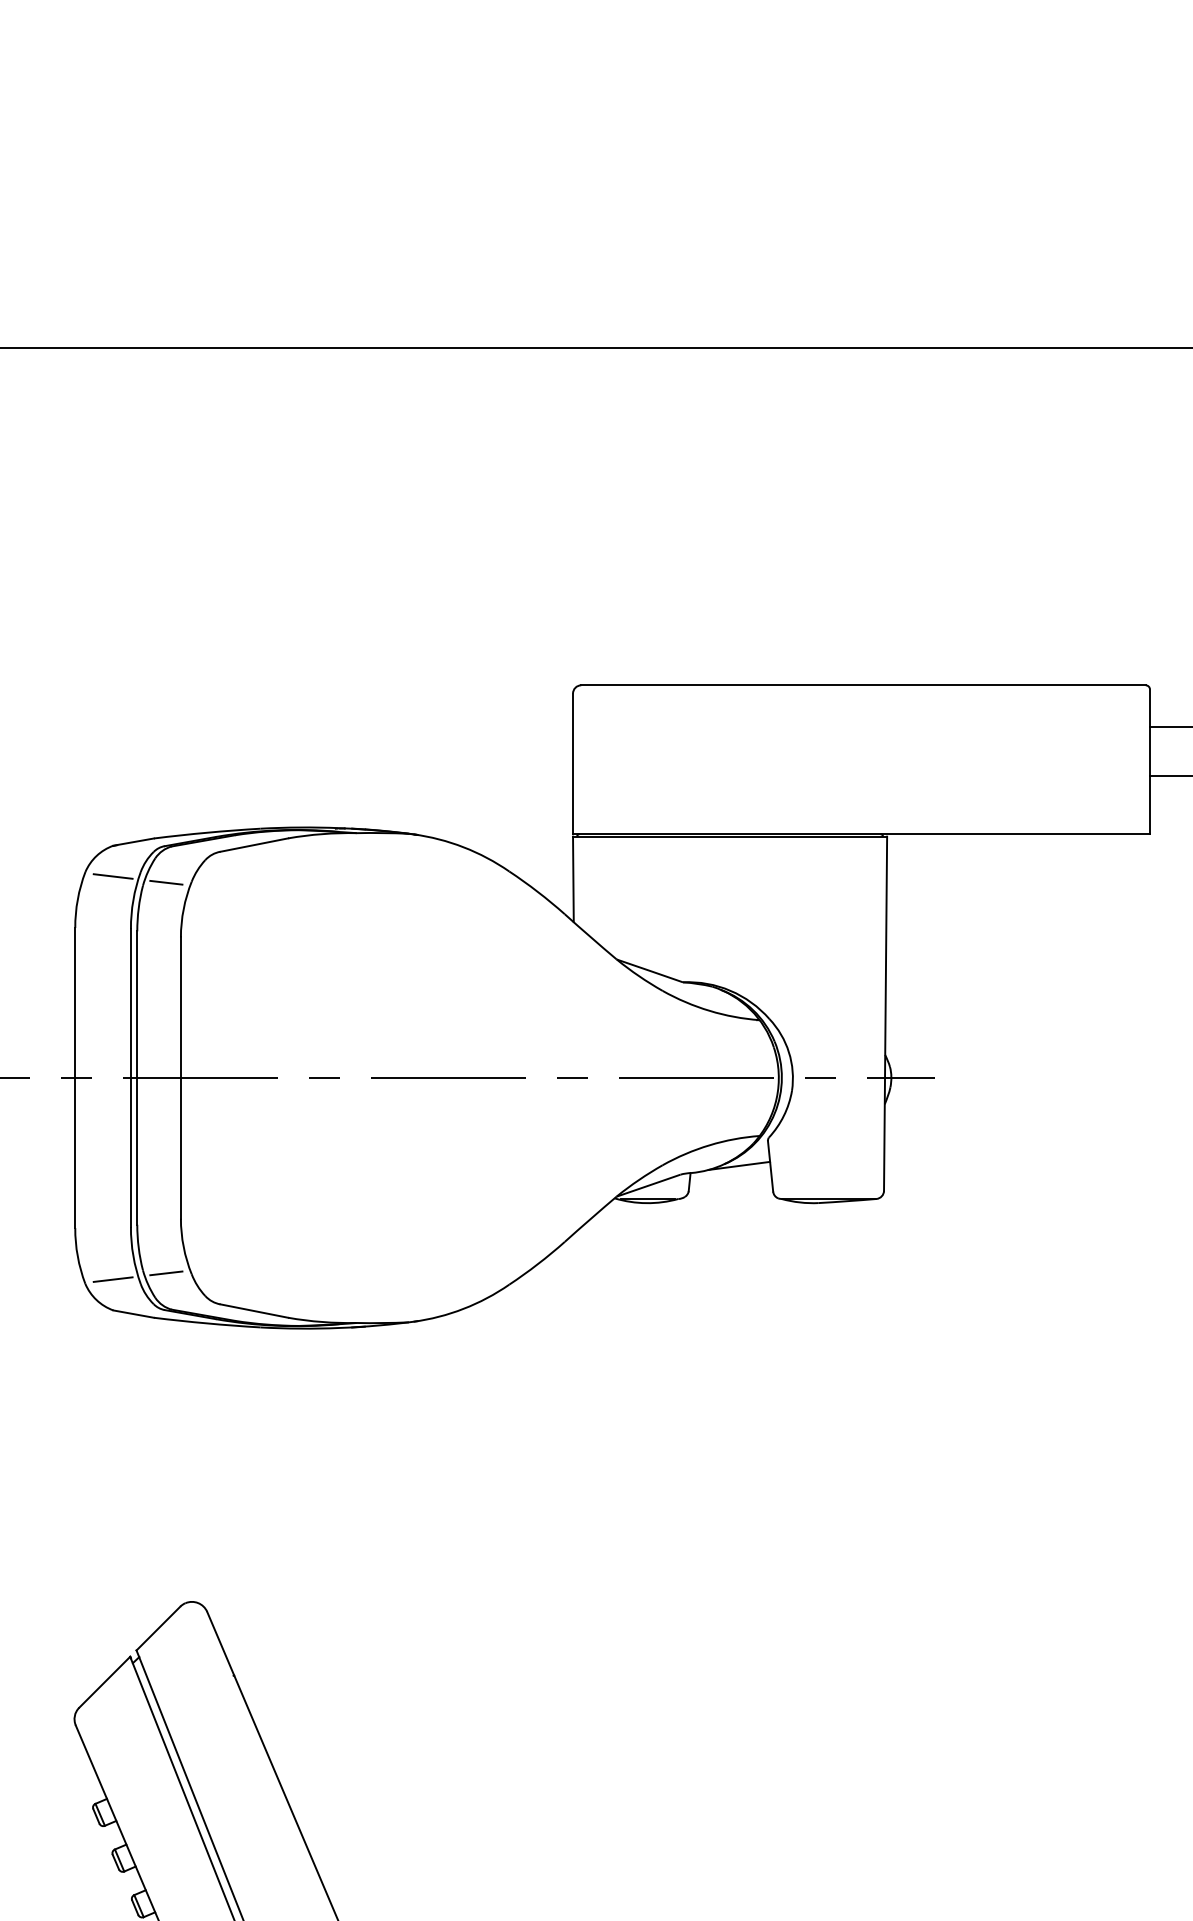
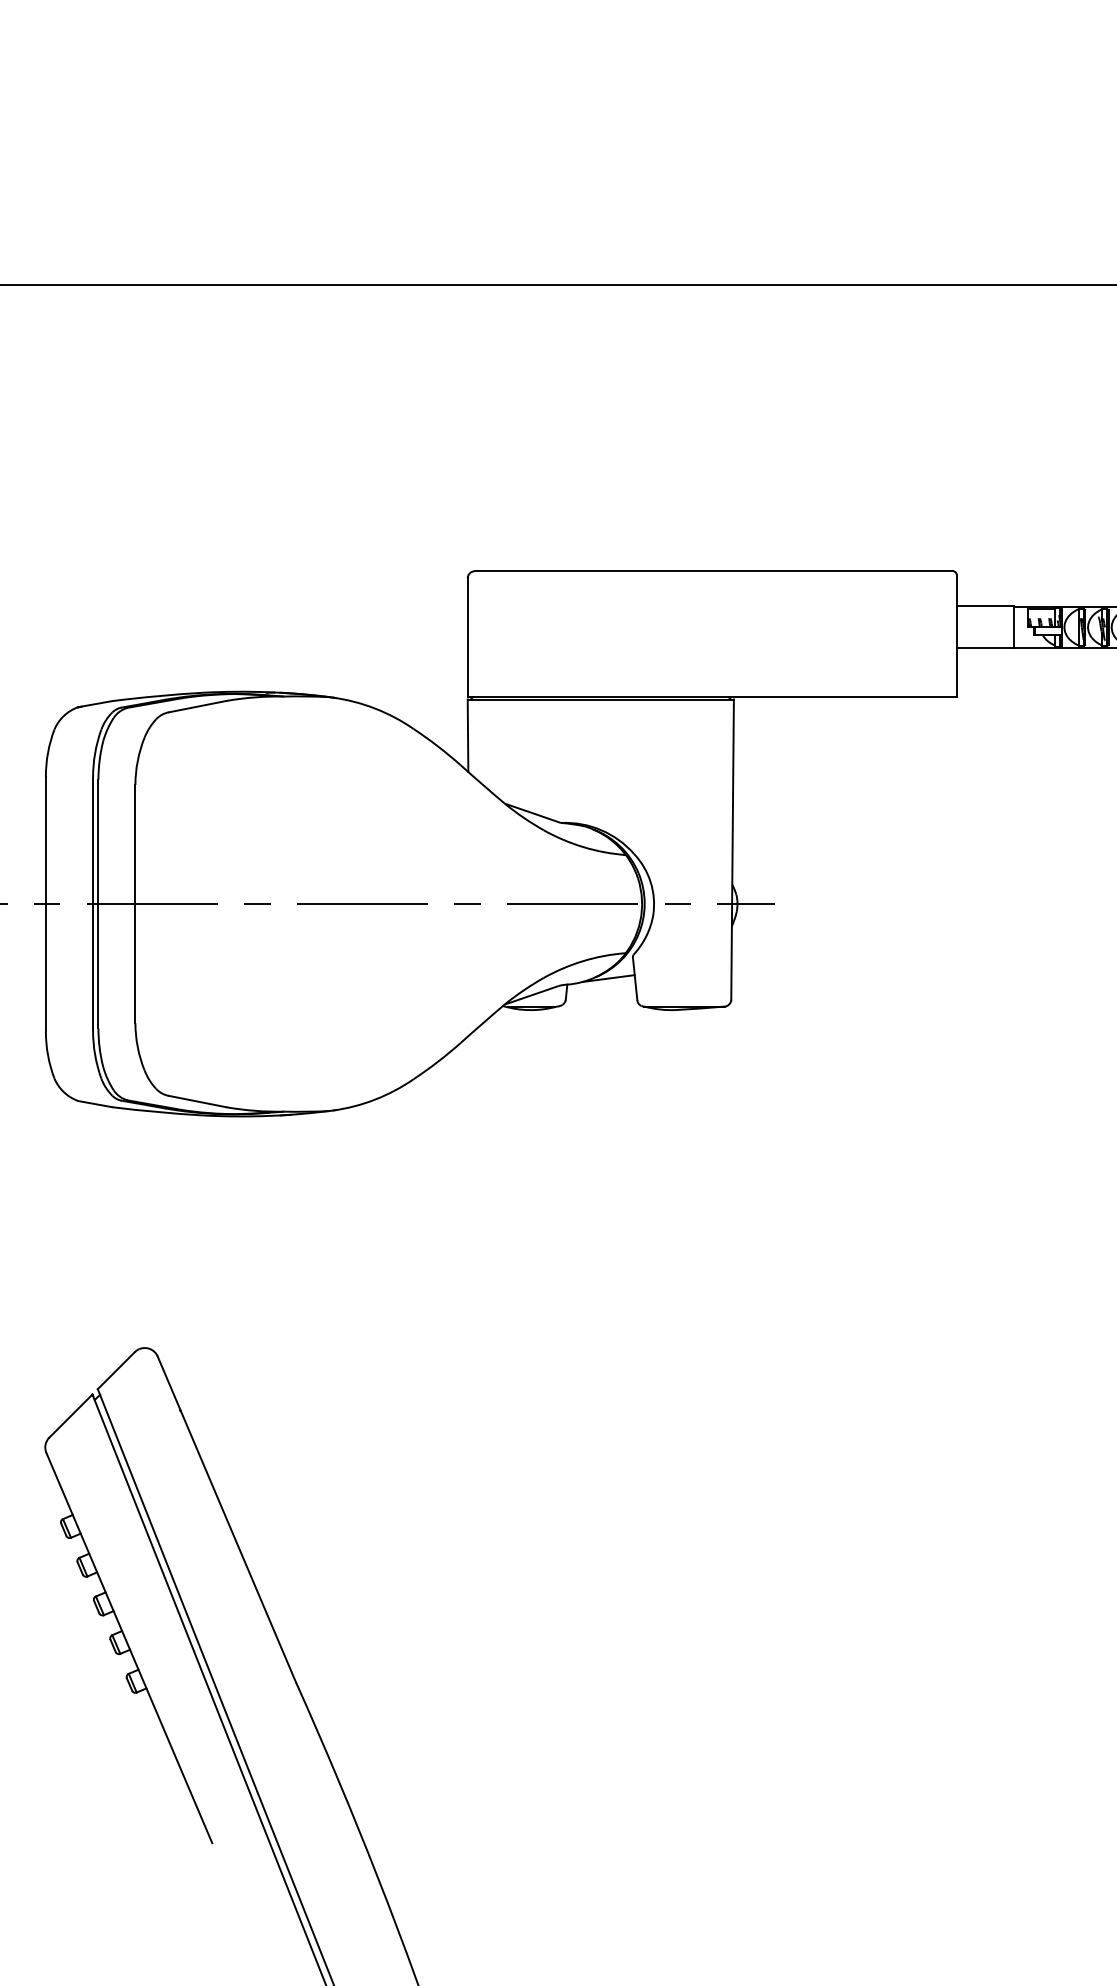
line: (112, 876) -> (77, 733), removed
line: (165, 882) -> (122, 738), removed
line: (165, 1273) -> (122, 1069), removed
line: (112, 1279) -> (77, 1074), removed

